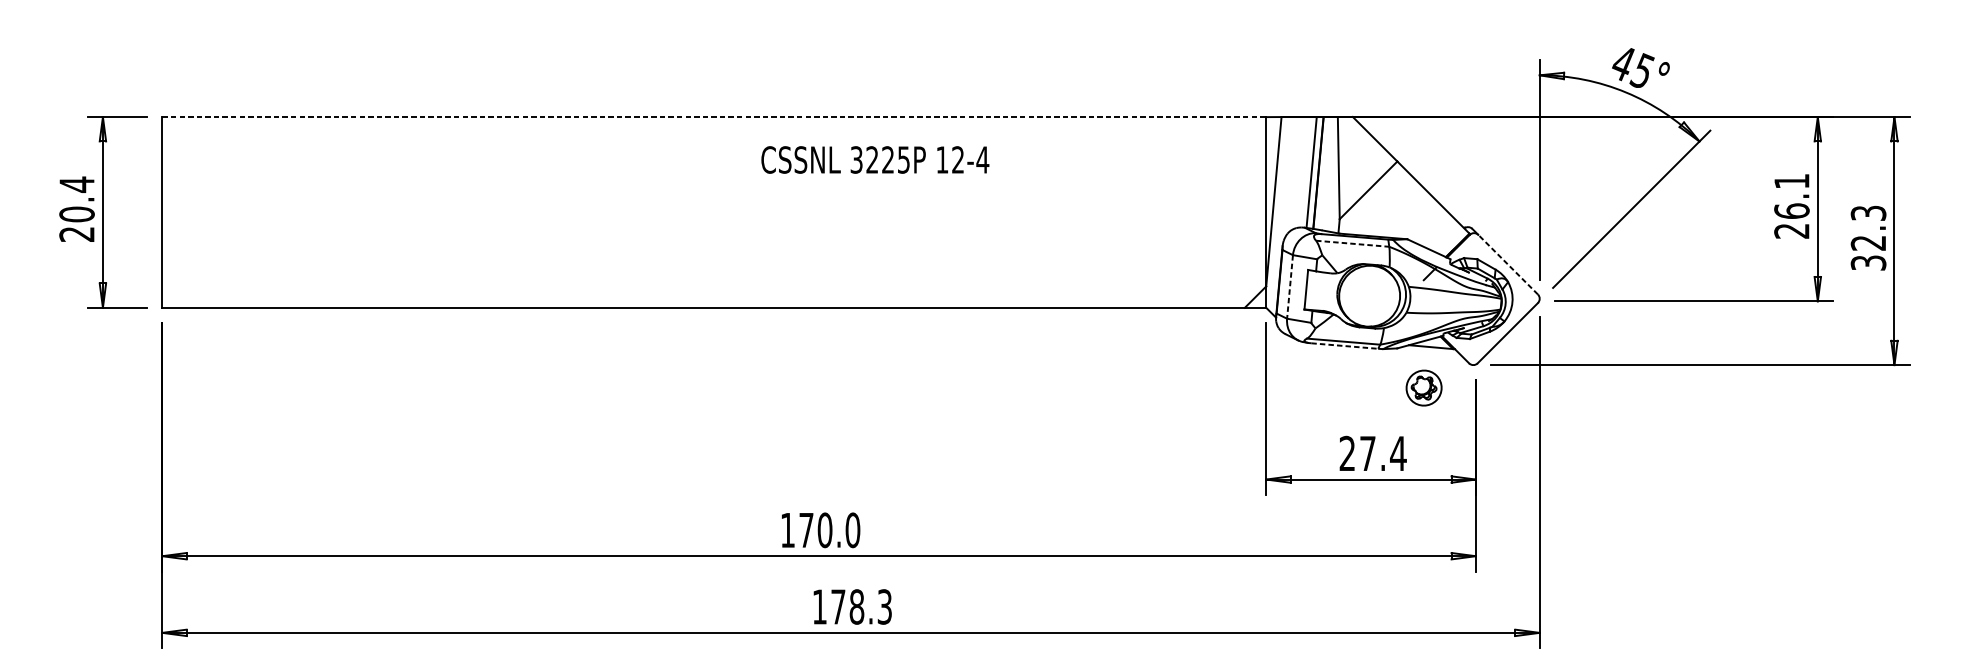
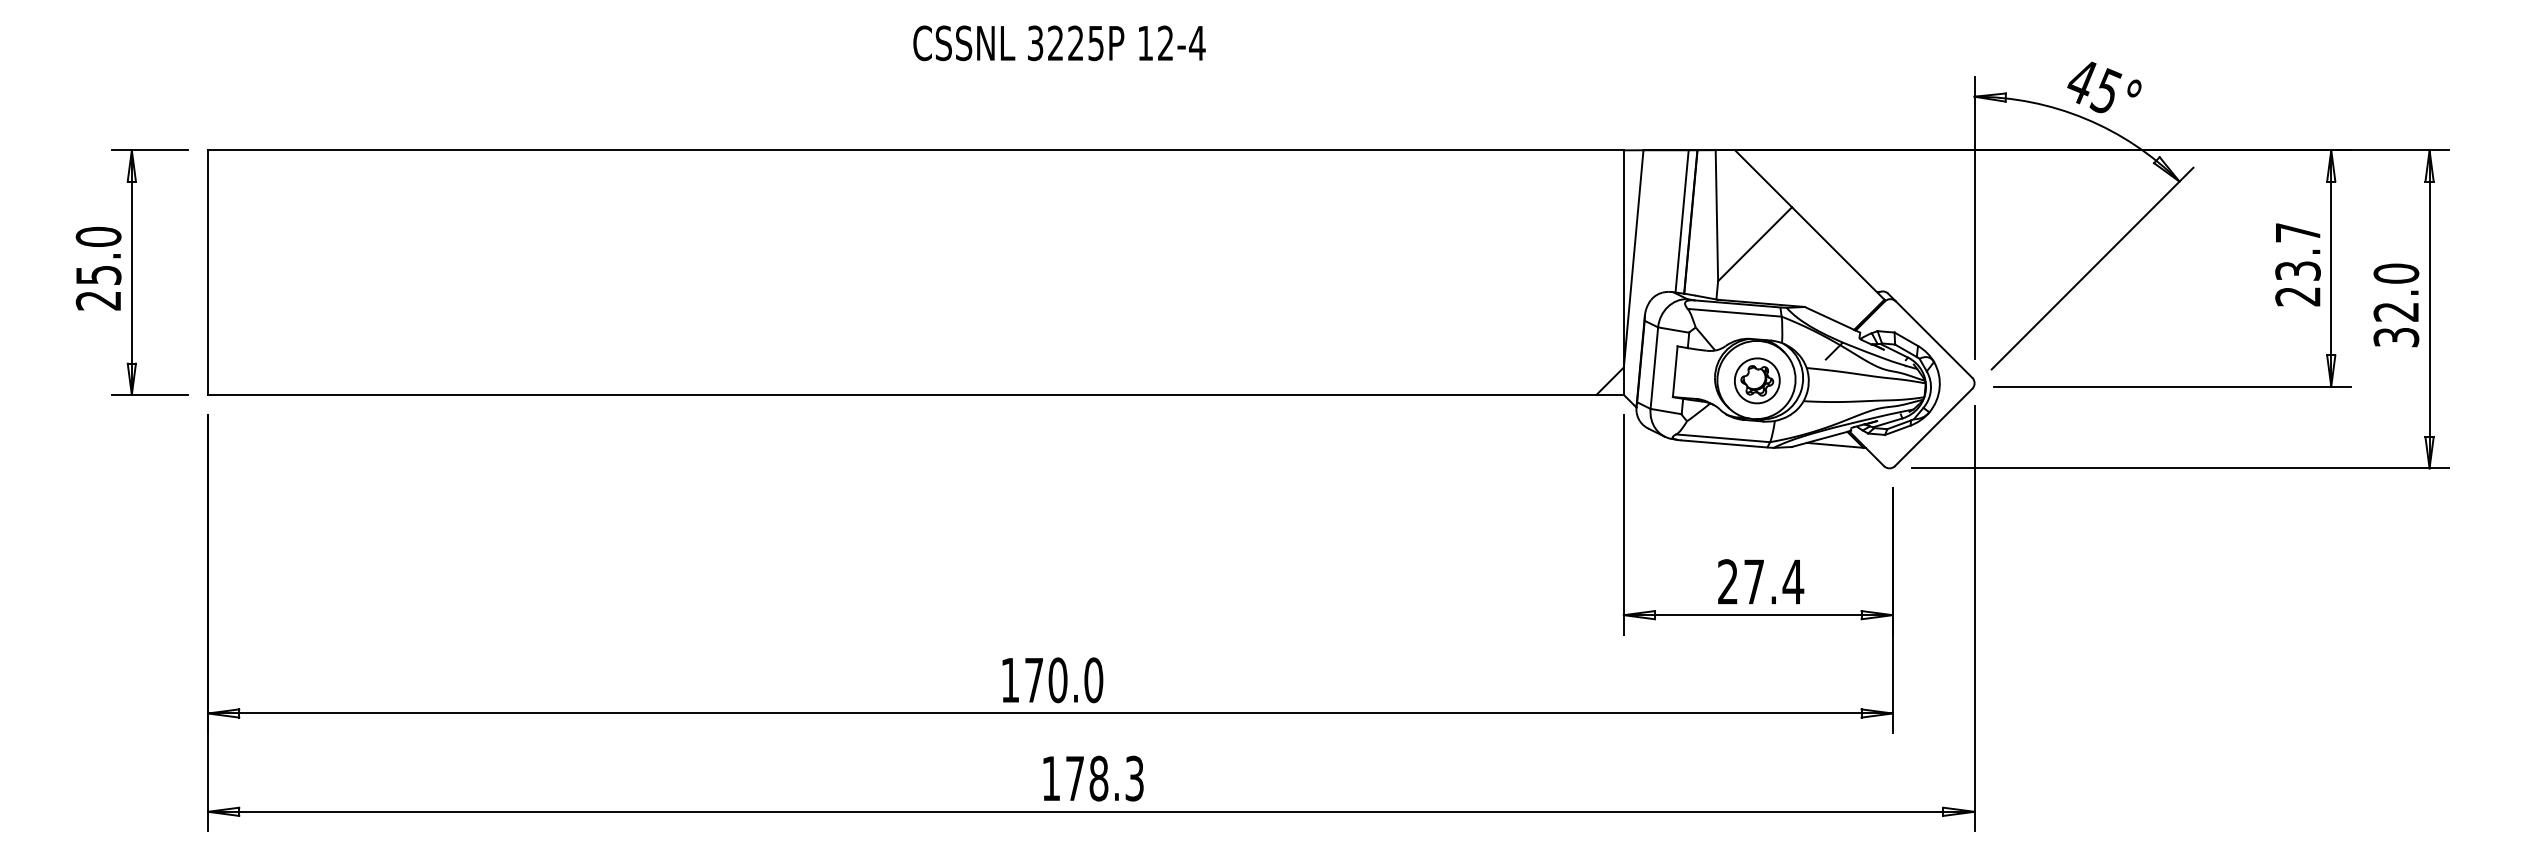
line: (713, 117) -> (915, 150), dashed -> solid
text: (875, 160) -> (1059, 43), moved
text: (1791, 195) -> (2297, 251), 26.1 -> 23.7
text: (76, 199) -> (98, 255), 20.4 -> 25.0
text: (1868, 213) -> (2396, 273), 32.3 -> 32.0
line: (1353, 243) -> (1735, 312), dashed -> solid
line: (1507, 264) -> (1933, 339), dashed -> solid
line: (1290, 287) -> (1654, 368), dashed -> solid
line: (1345, 346) -> (1725, 444), dashed -> solid
part: (1424, 387) -> (1757, 380), moved

